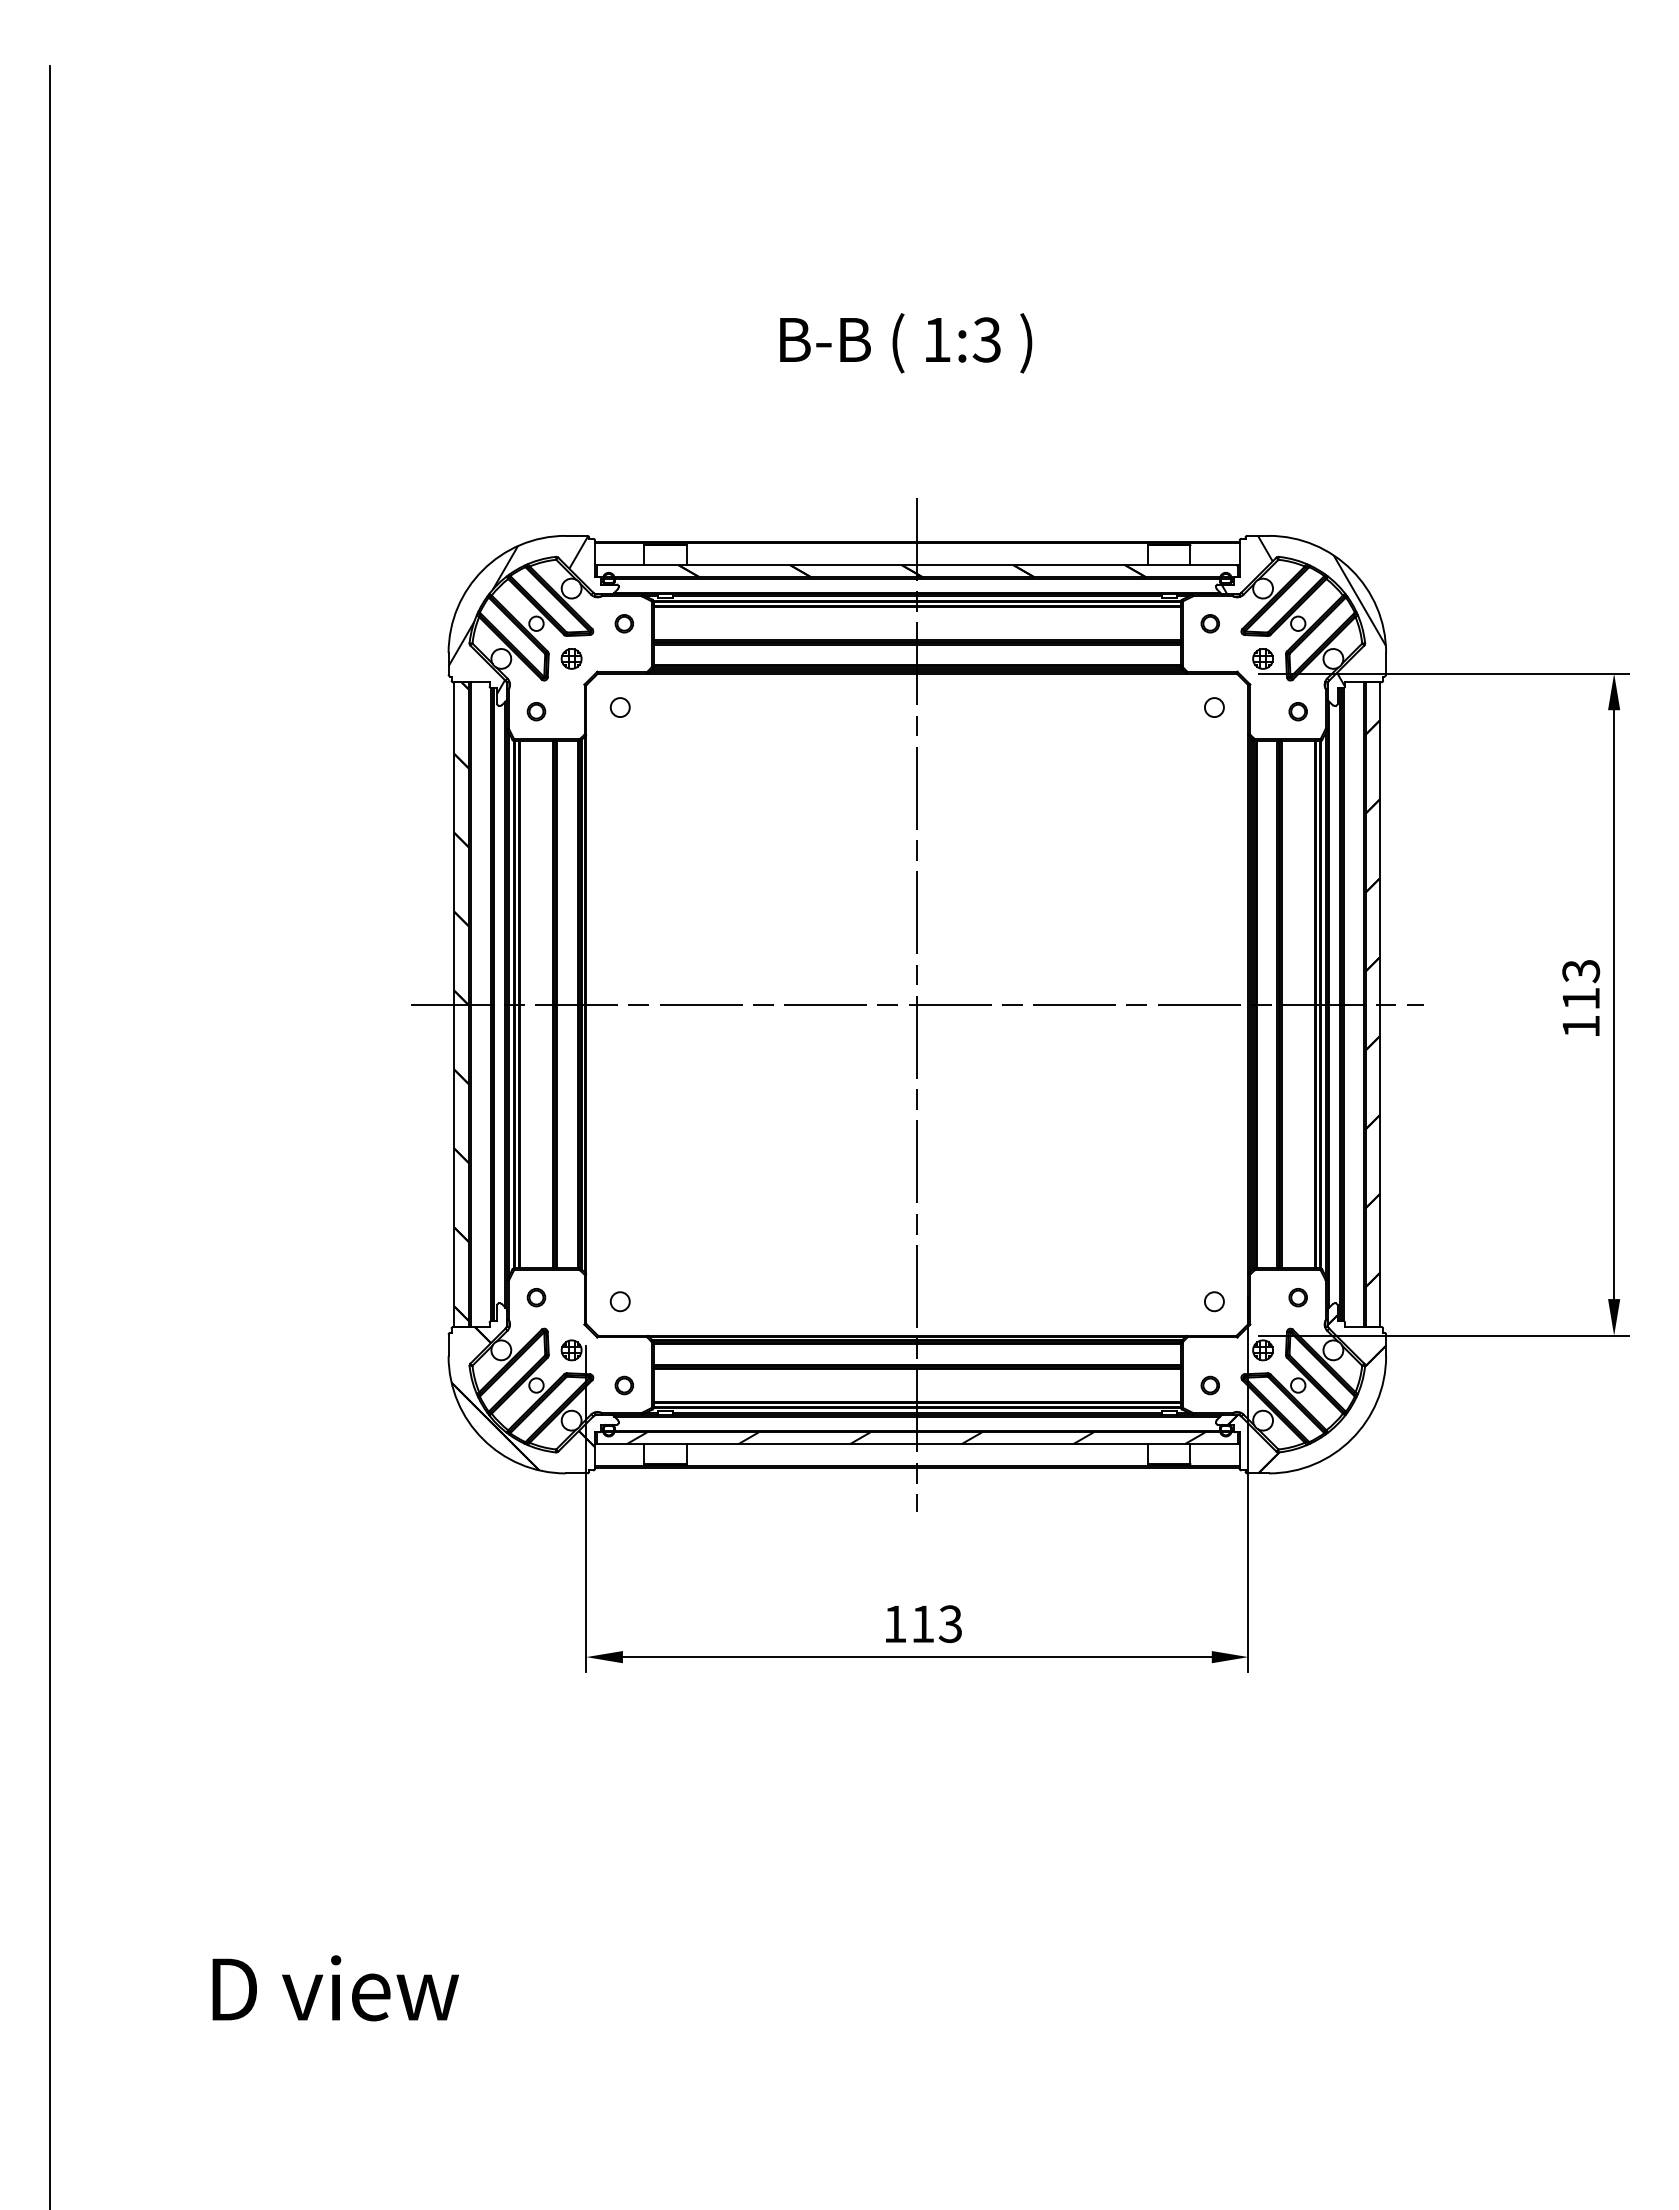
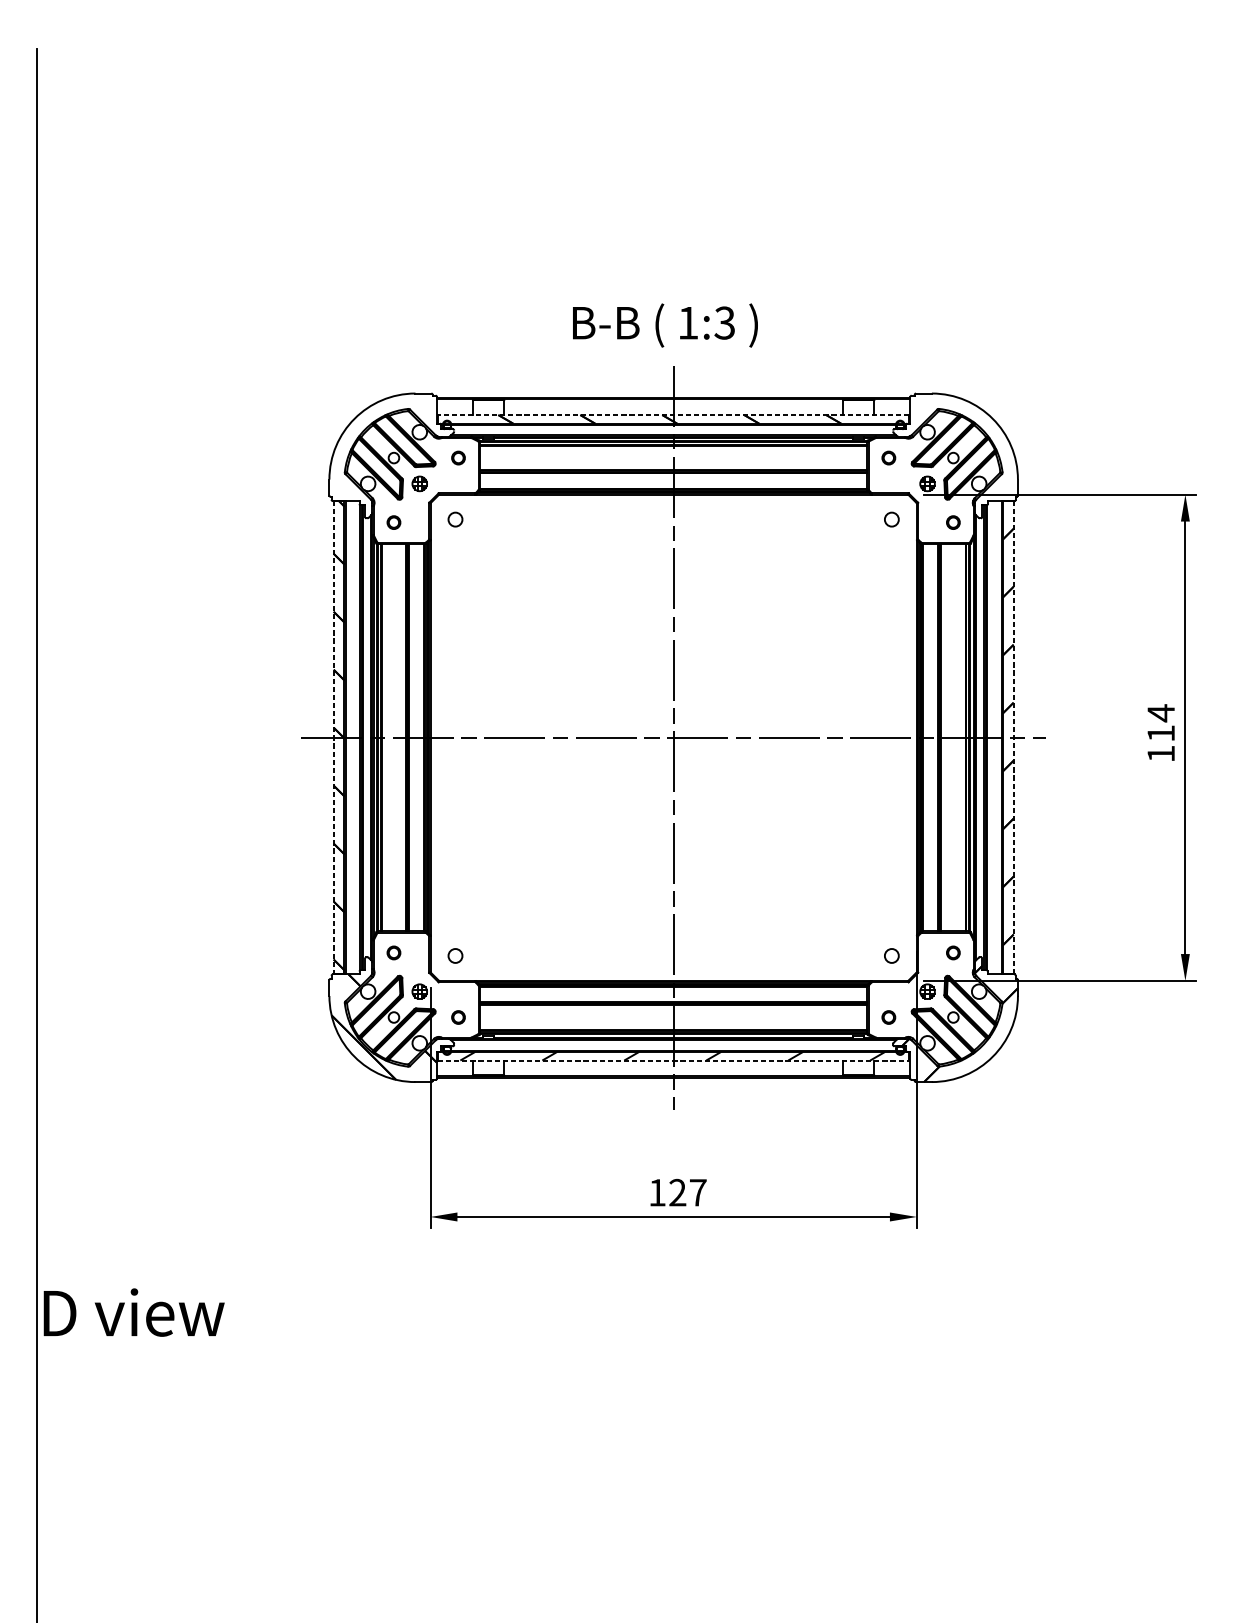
text: (906, 343) -> (665, 325), moved
line: (917, 565) -> (673, 415), solid -> dashed
hatch: (1303, 610) -> (957, 448), removed
hatch: (518, 614) -> (380, 451), removed
text: (1581, 970) -> (1161, 712), 113 -> 114
line: (1380, 1004) -> (1013, 737), solid -> dashed
line: (454, 1005) -> (333, 738), solid -> dashed
line: (917, 1444) -> (673, 1060), solid -> dashed
text: (936, 1624) -> (687, 1193), 113 -> 127
text: (335, 1988) -> (133, 1312), moved

